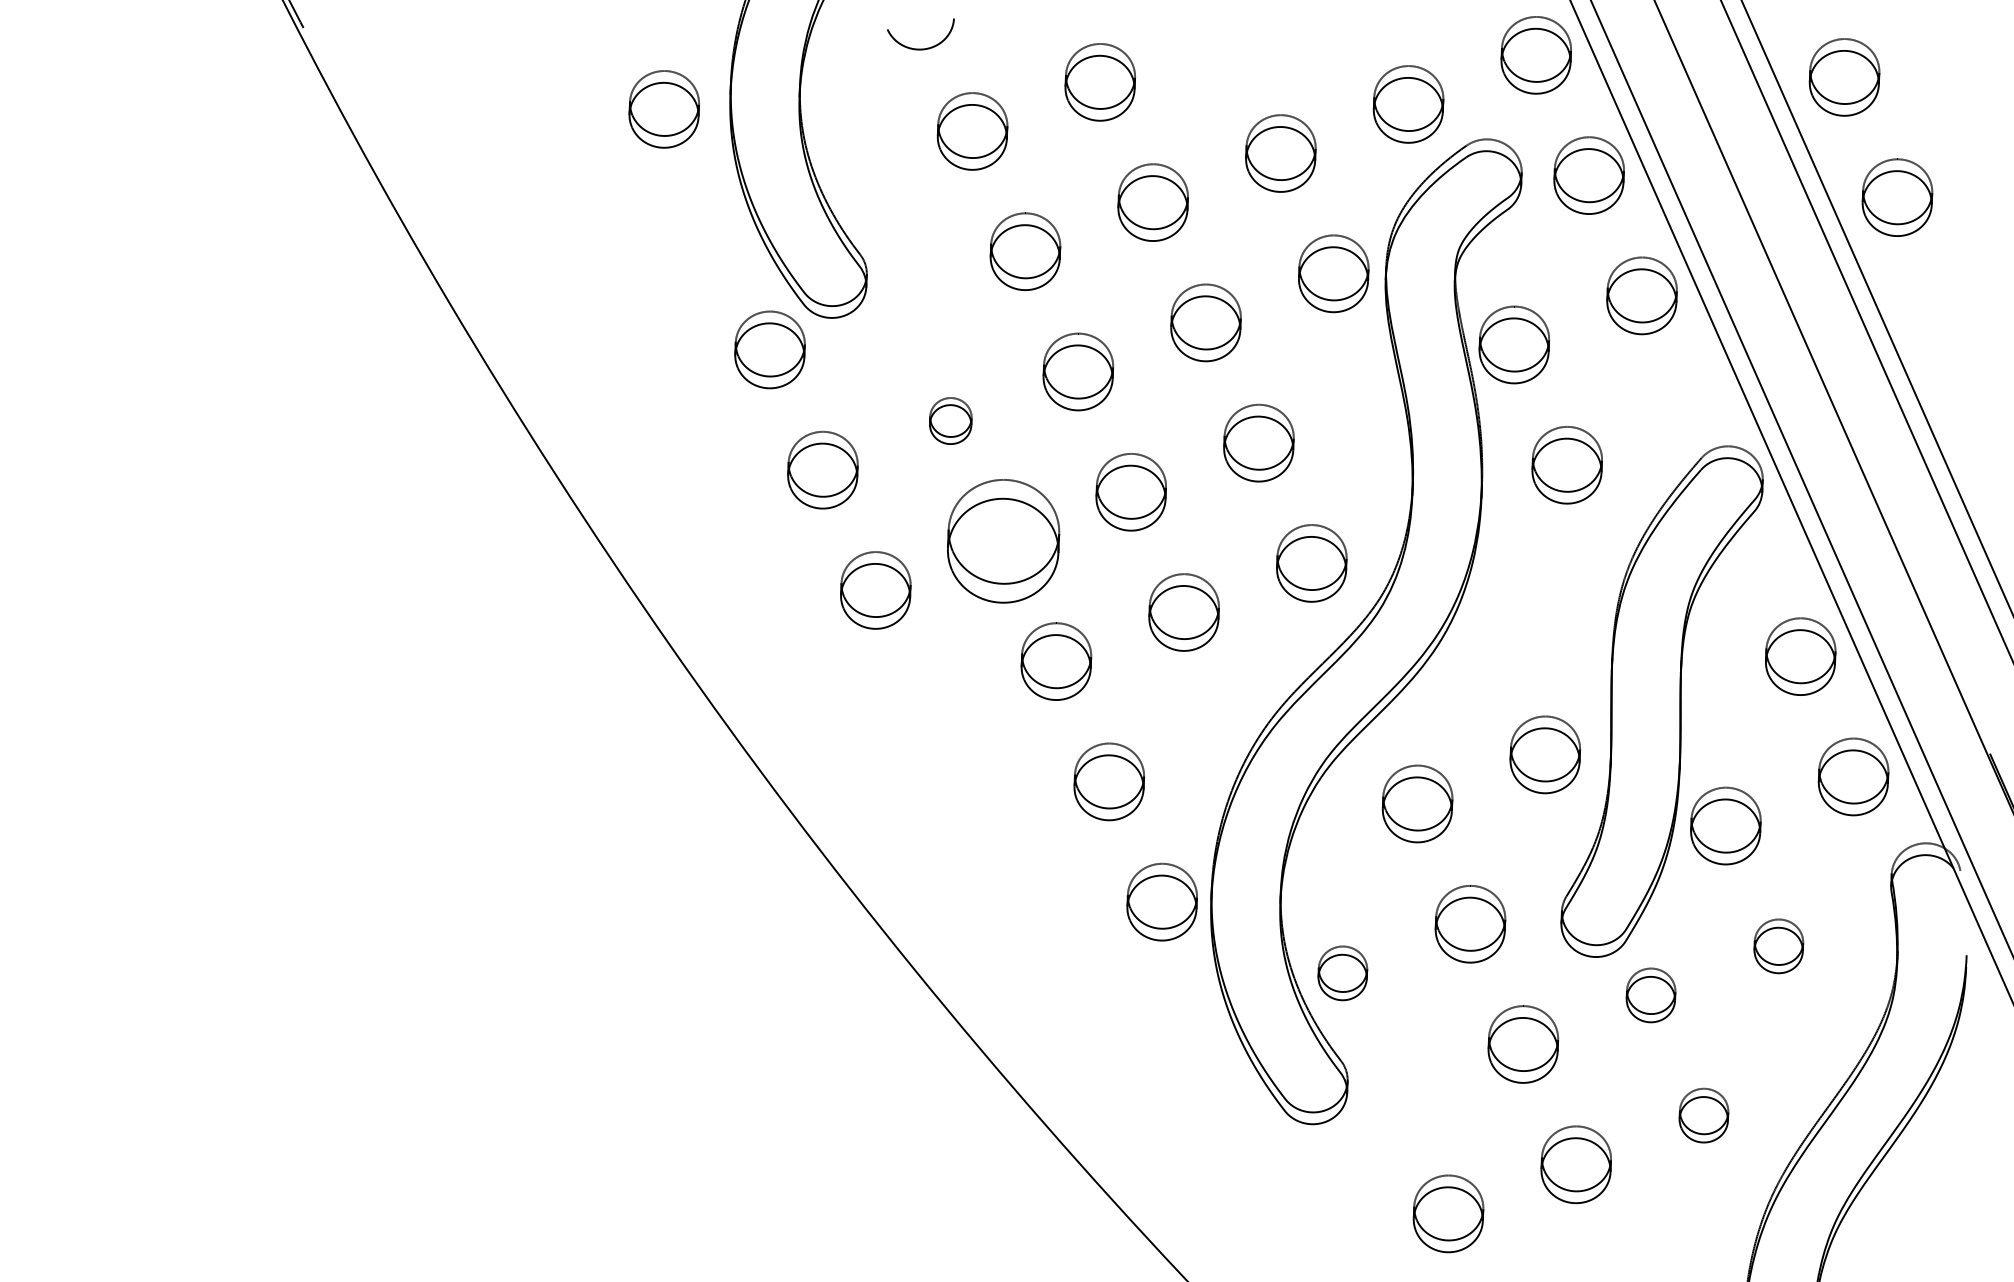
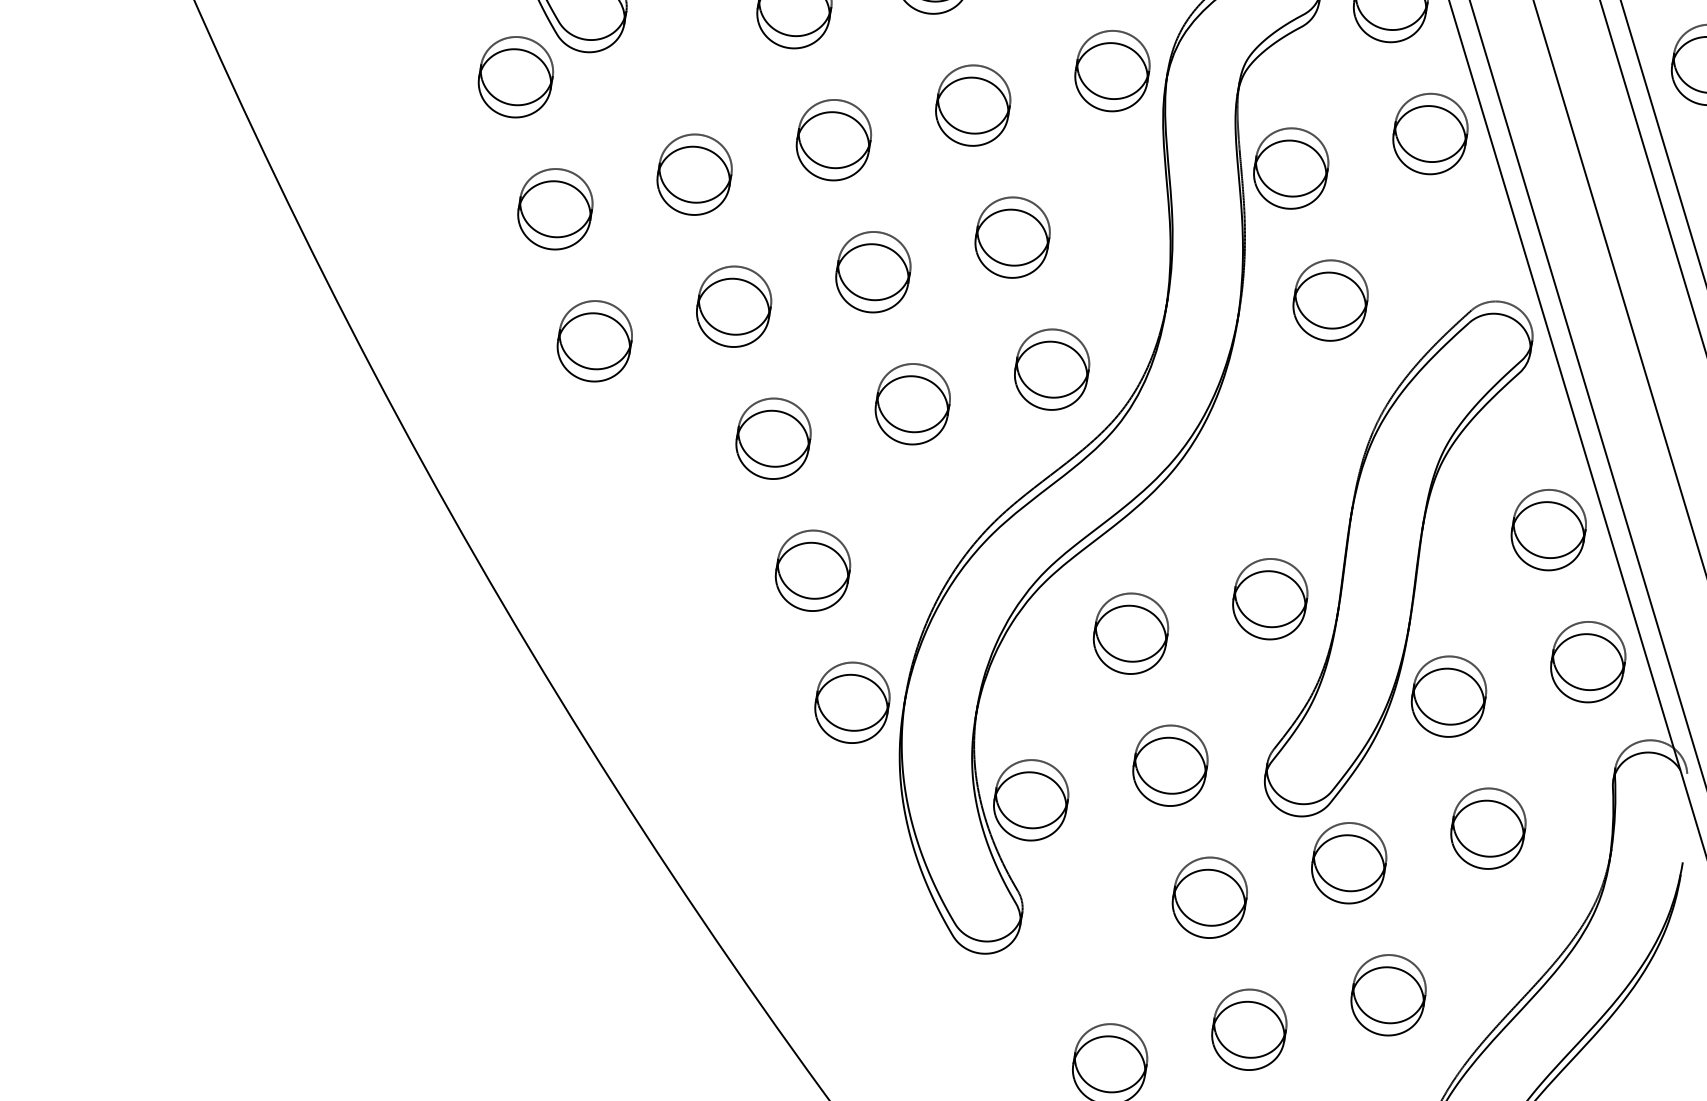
part: (950, 420) -> (694, 174), size x1.67
part: (1003, 541) -> (734, 306), size x0.62
part: (1778, 946) -> (1488, 828), size x1.43
part: (1342, 973) -> (1030, 800), size x1.43
part: (1650, 995) -> (1348, 863), size x1.43
part: (1703, 1115) -> (1388, 995), size x1.43

